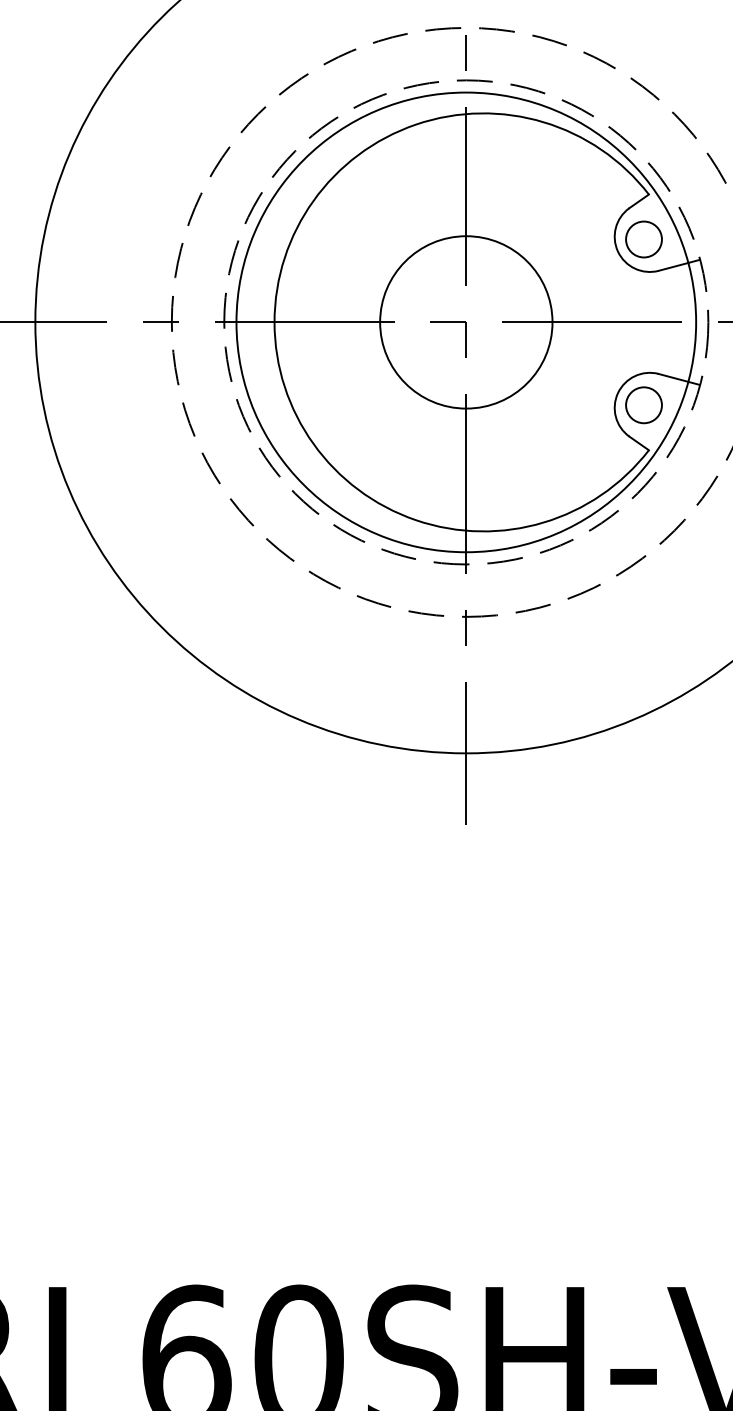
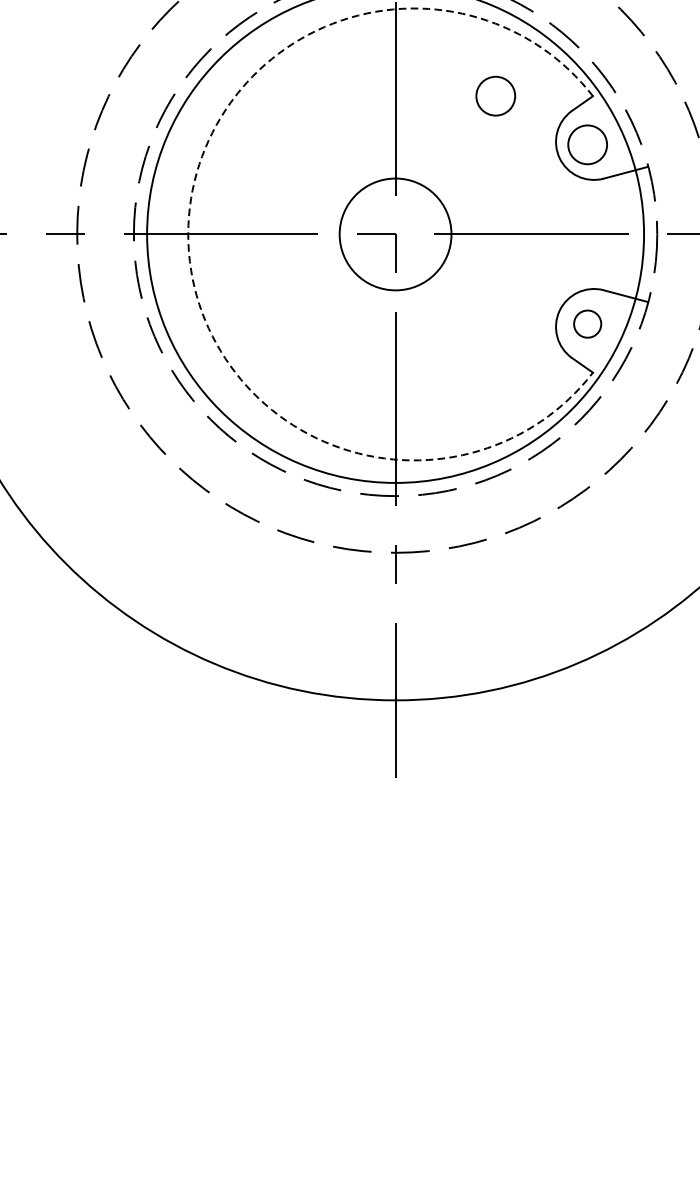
circle: (558, 194) -> (495, 96), added
arc: (274, 322) -> (188, 234), solid -> dashed
circle: (466, 322) -> (395, 234), size x0.6
circle: (643, 405) -> (587, 324), size x0.7

